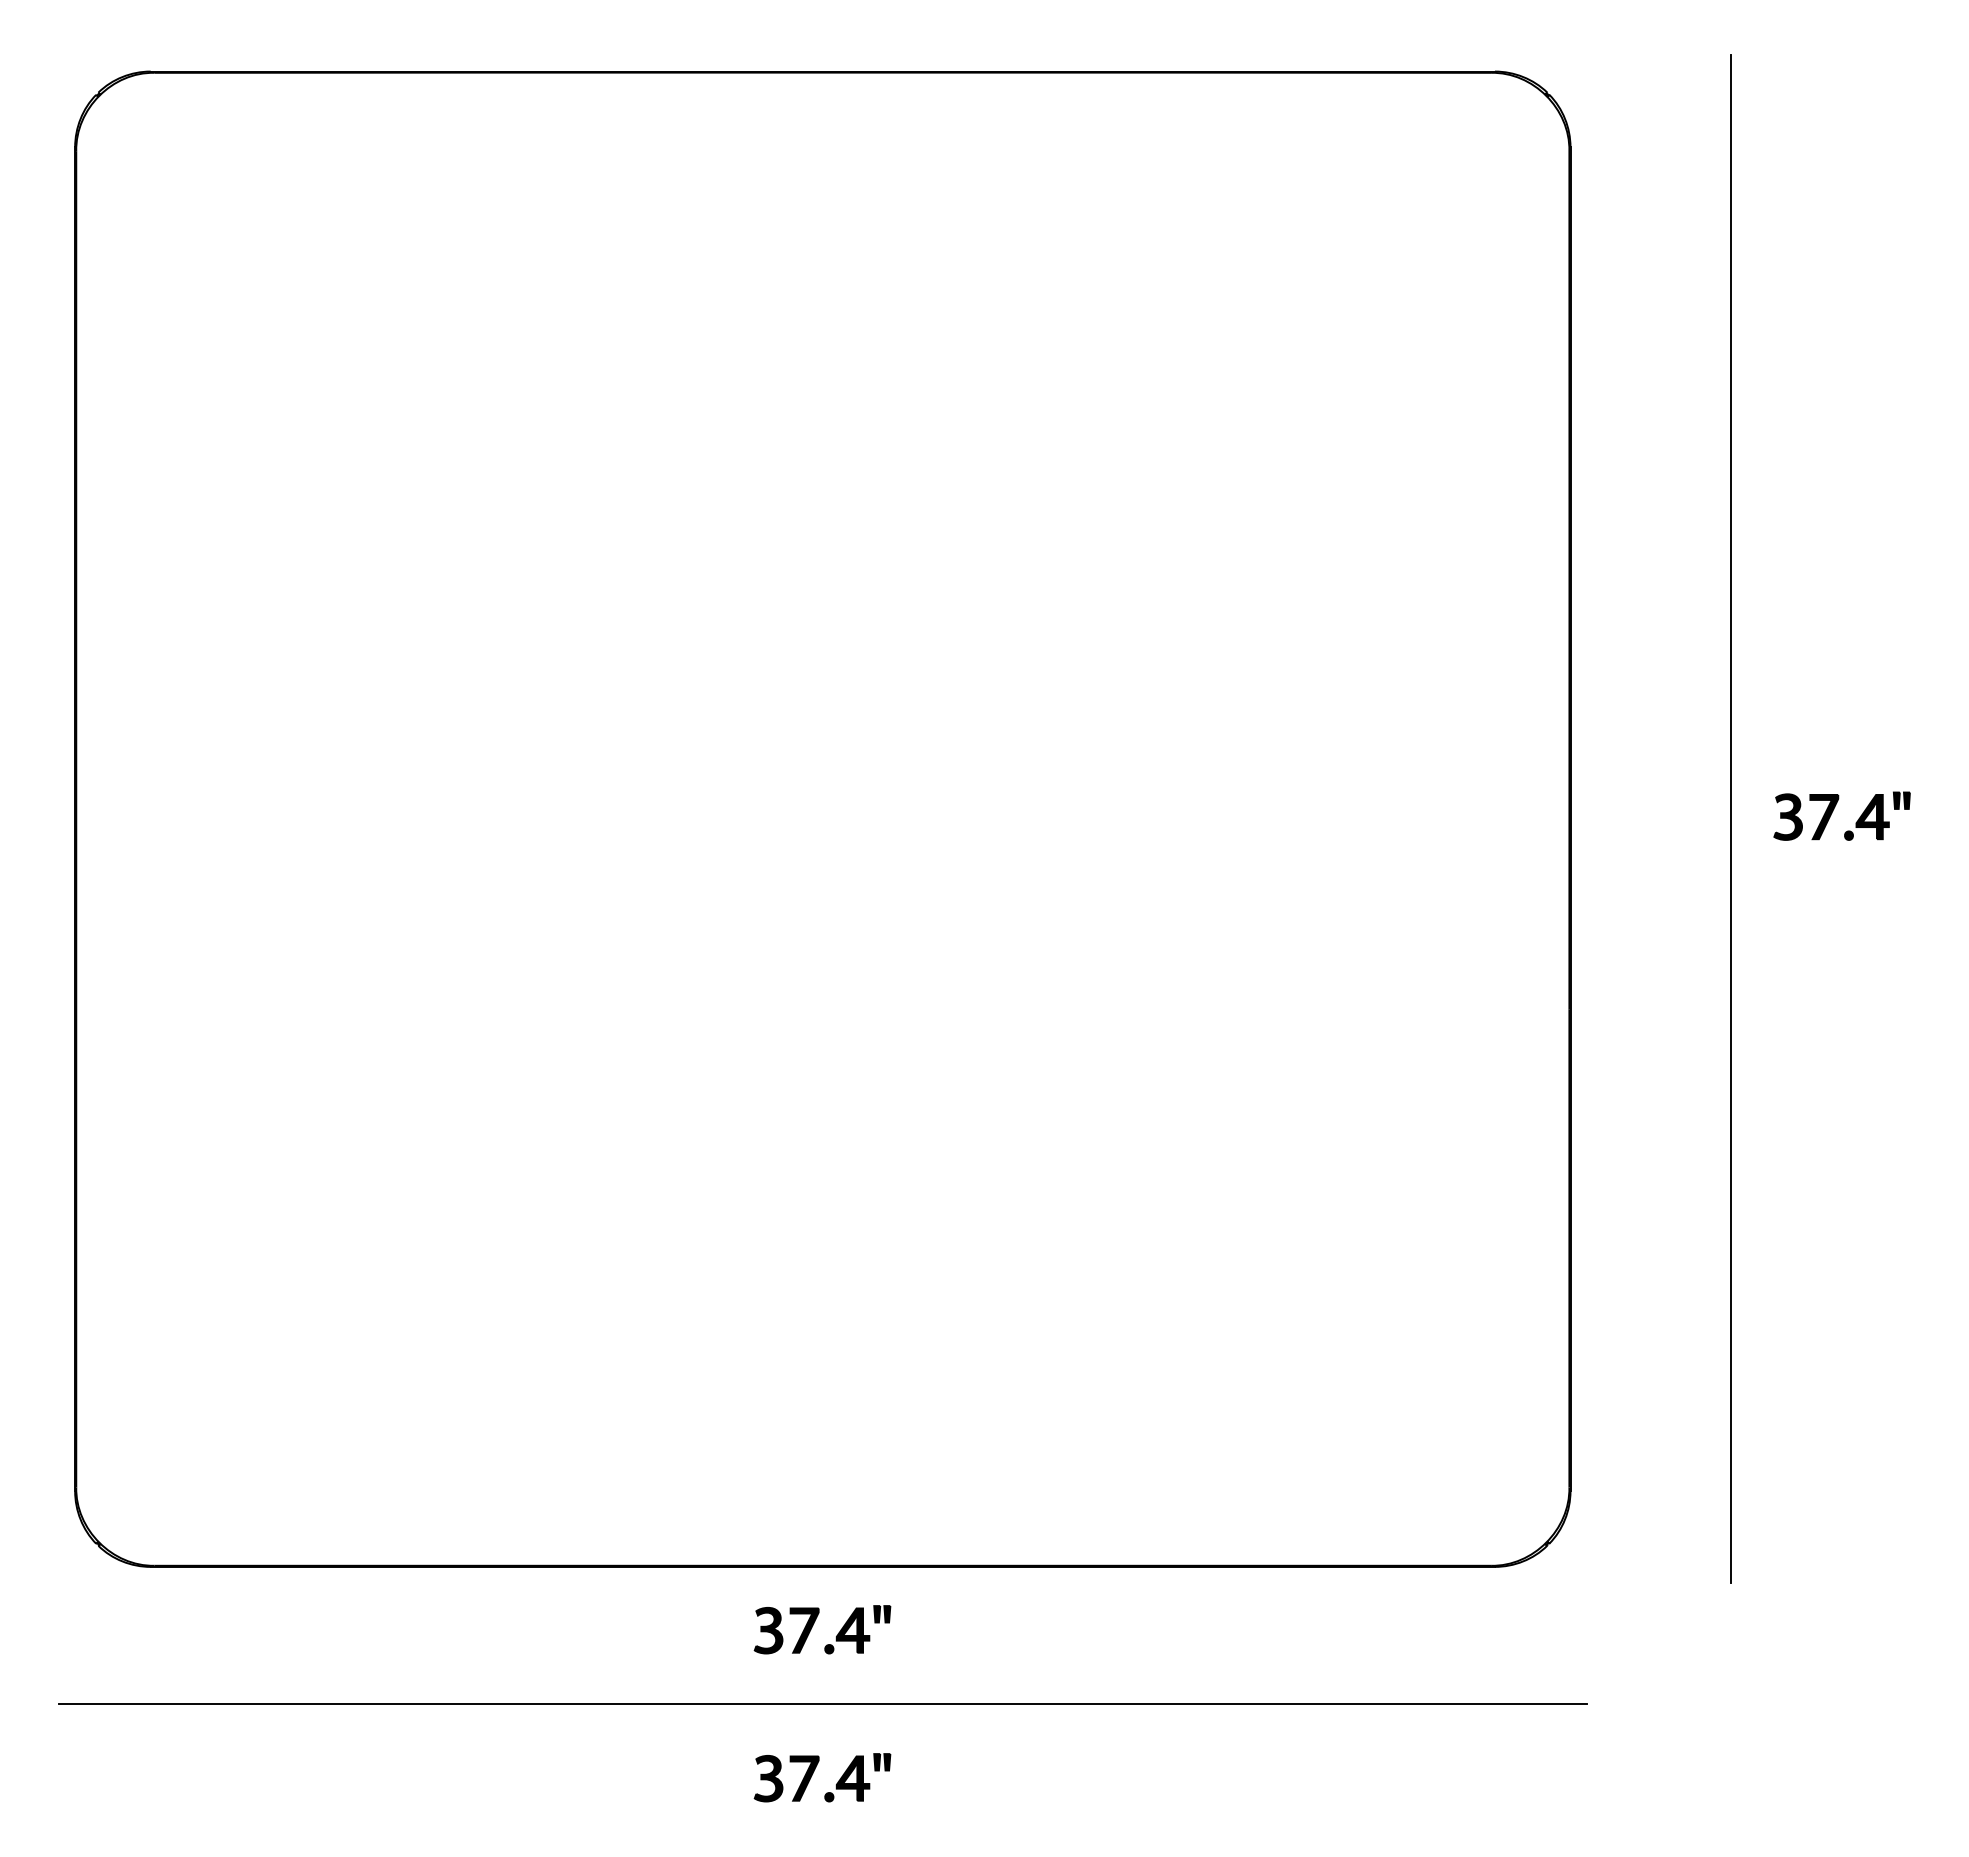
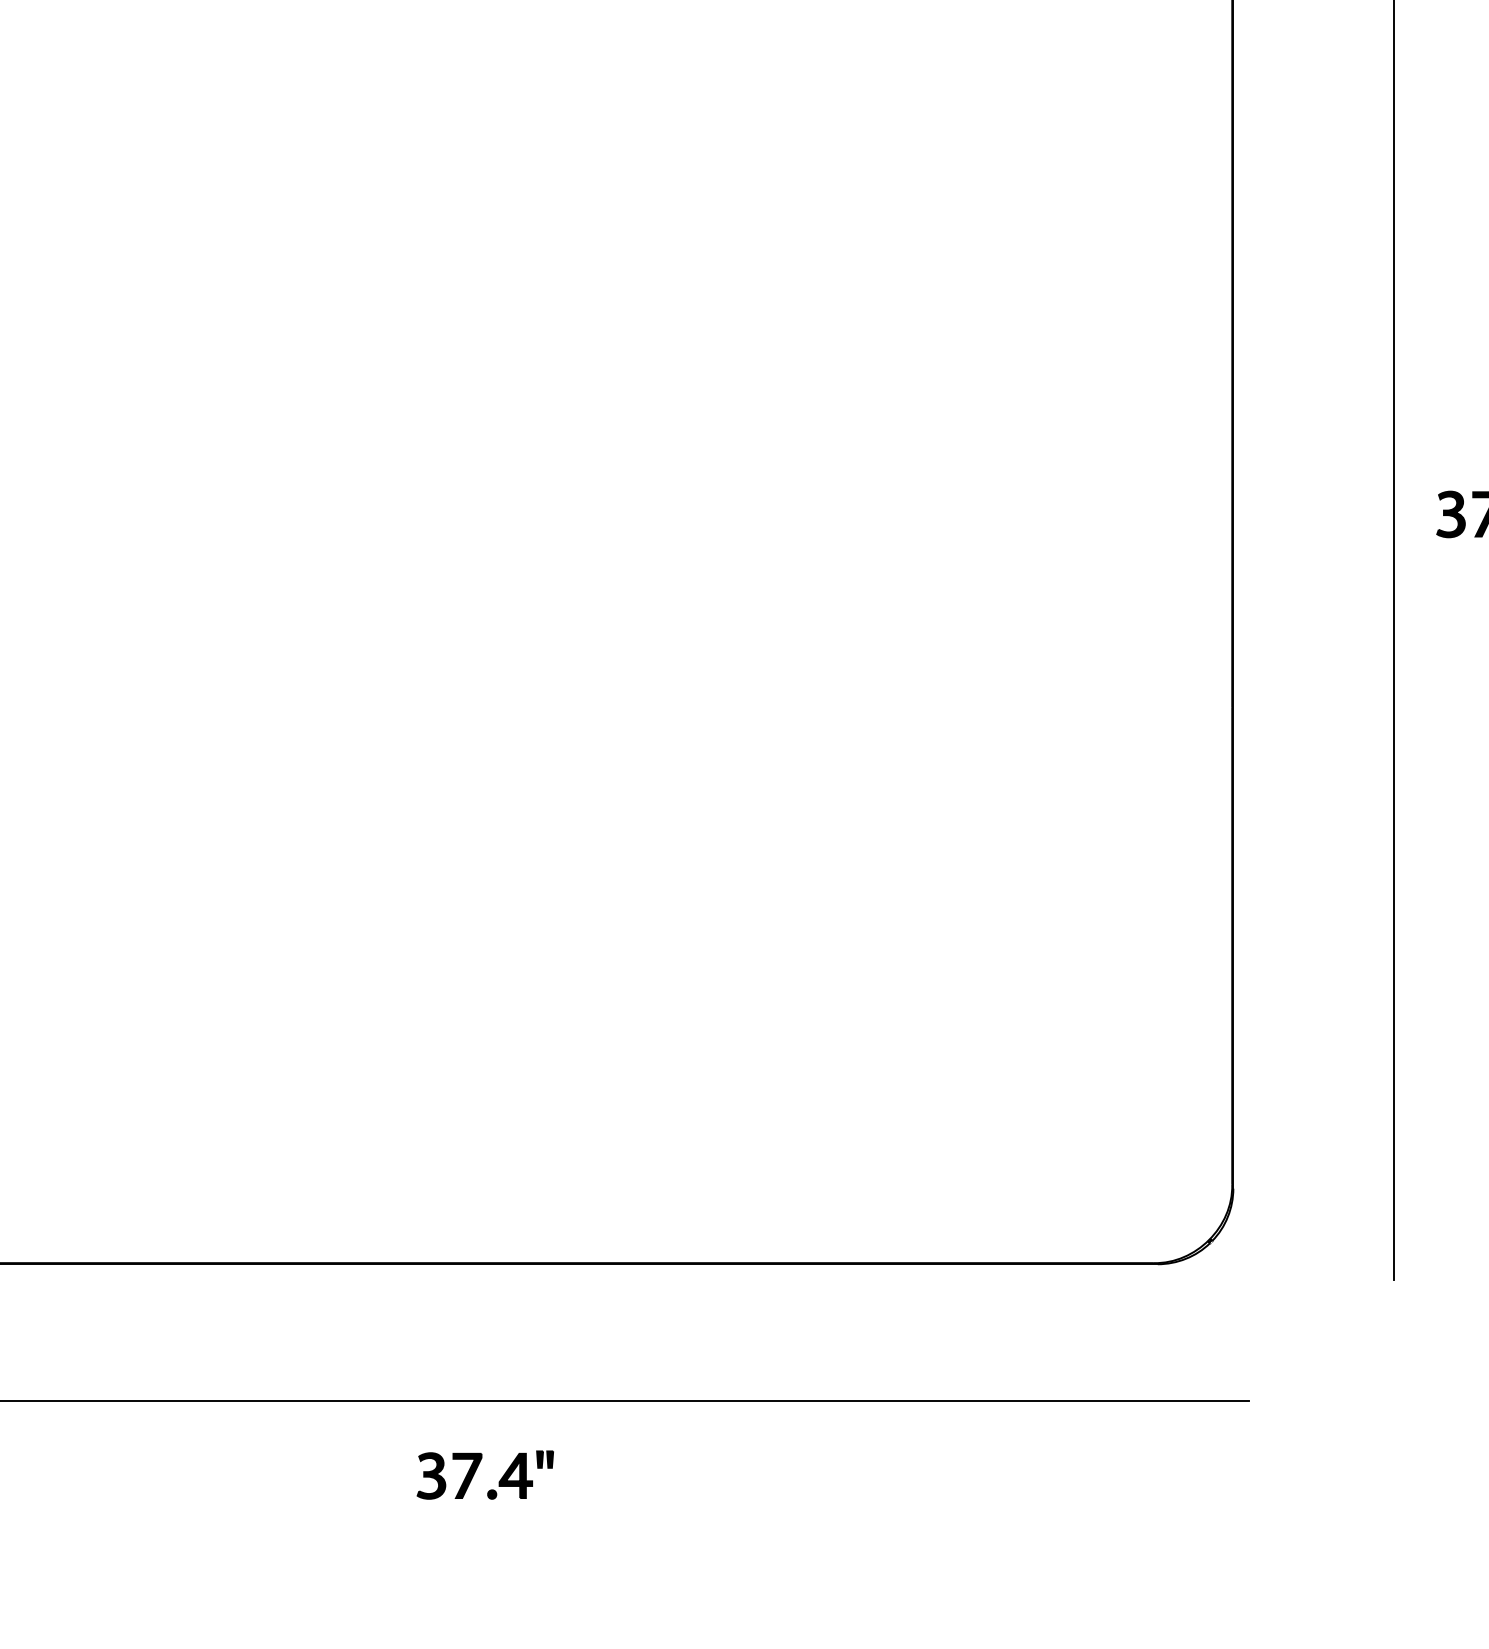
part: (813, 1625) -> (476, 1322), removed

